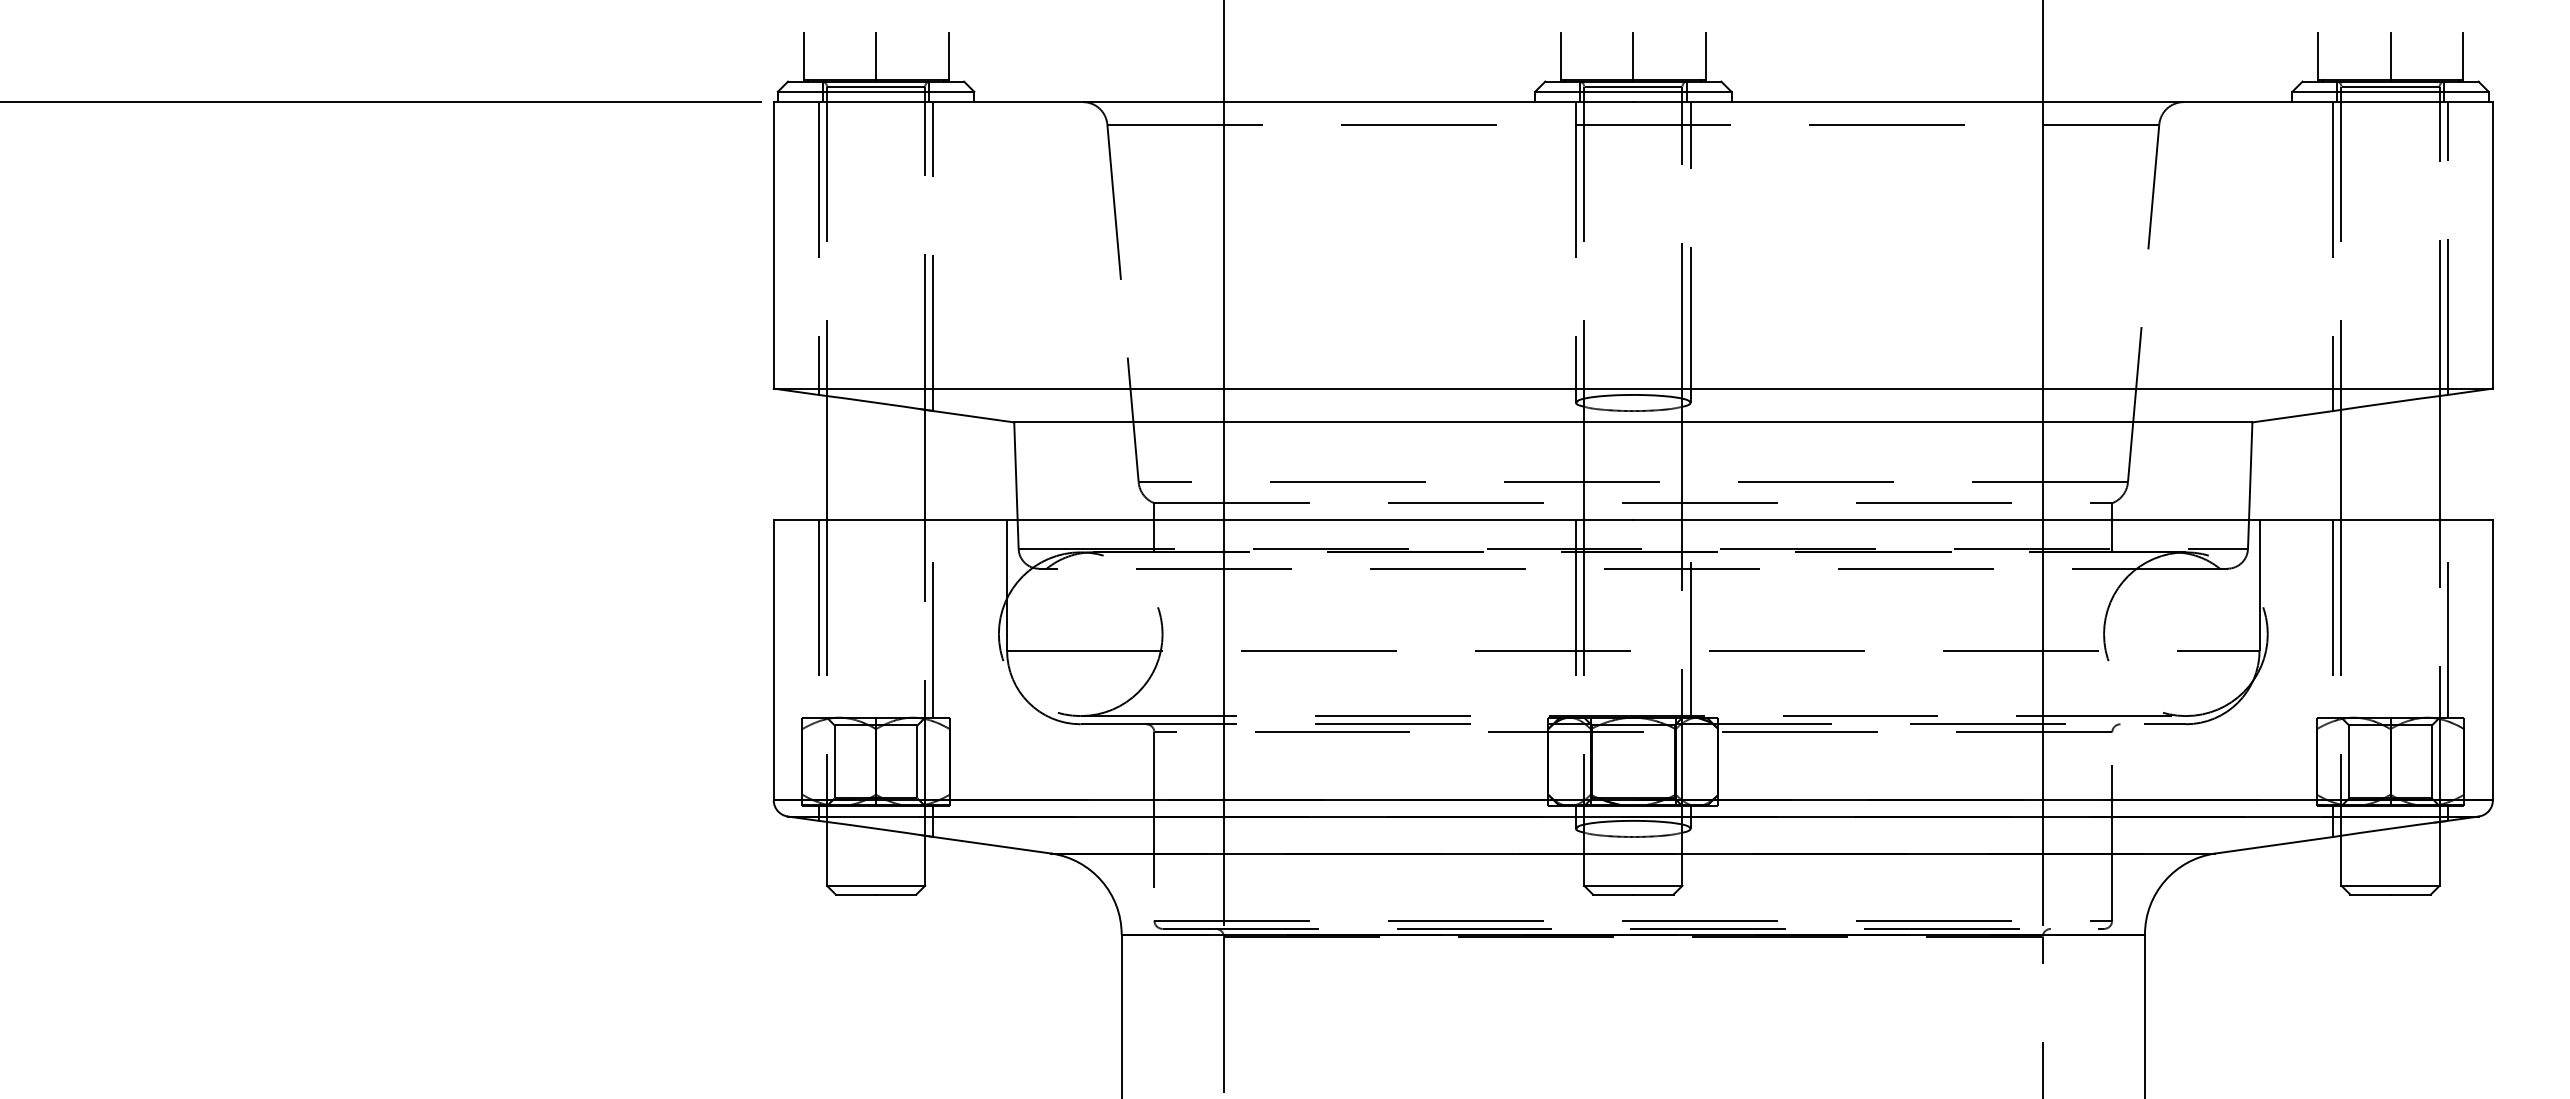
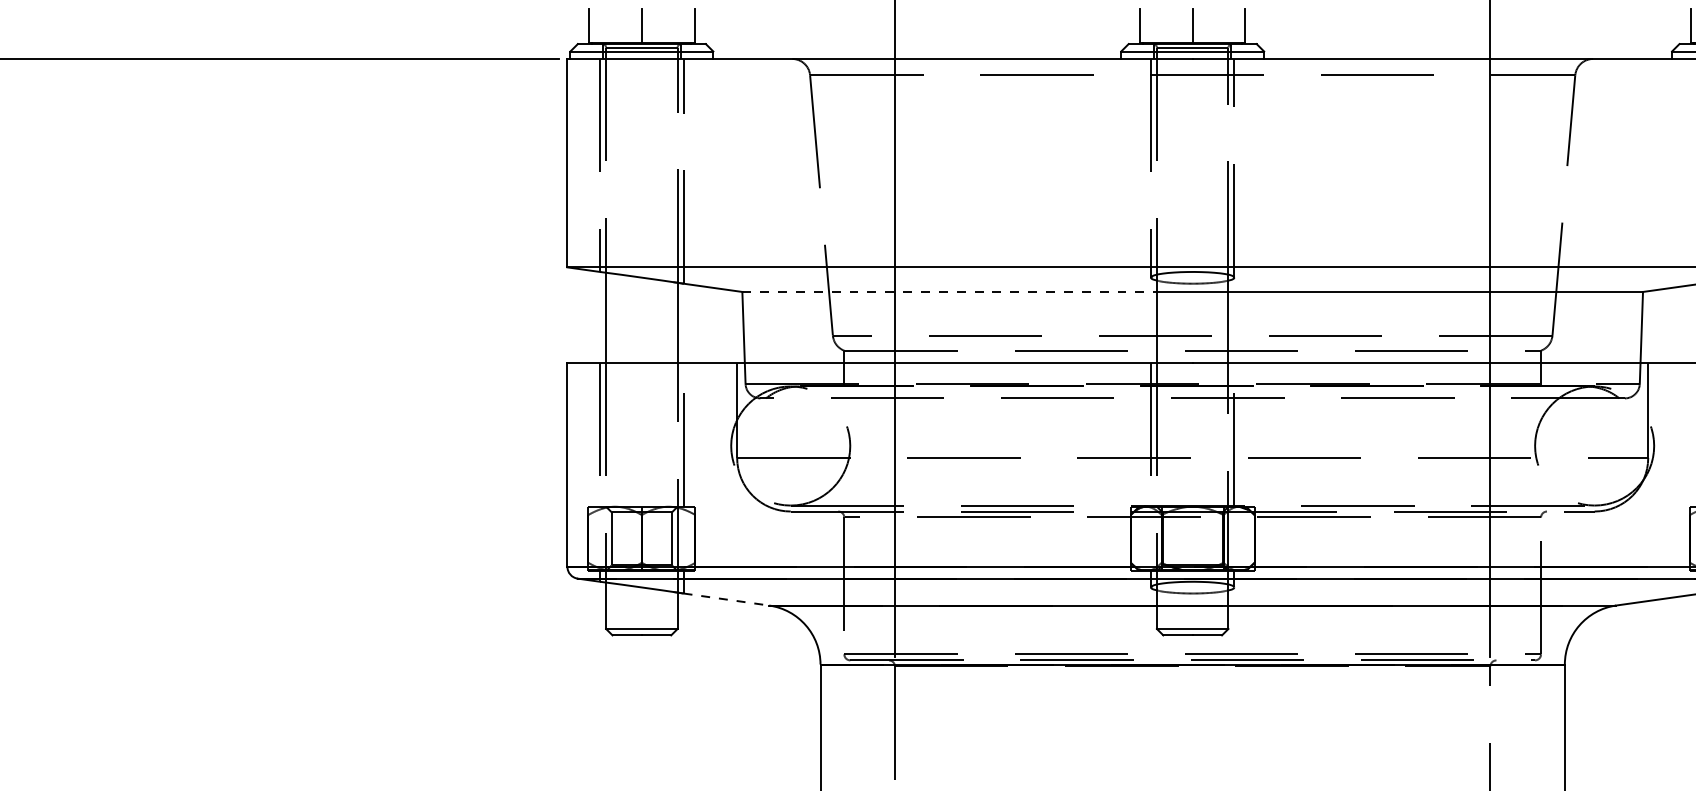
line: (1299, 422) -> (949, 292), solid -> dashed
line: (992, 845) -> (726, 599), solid -> dashed

